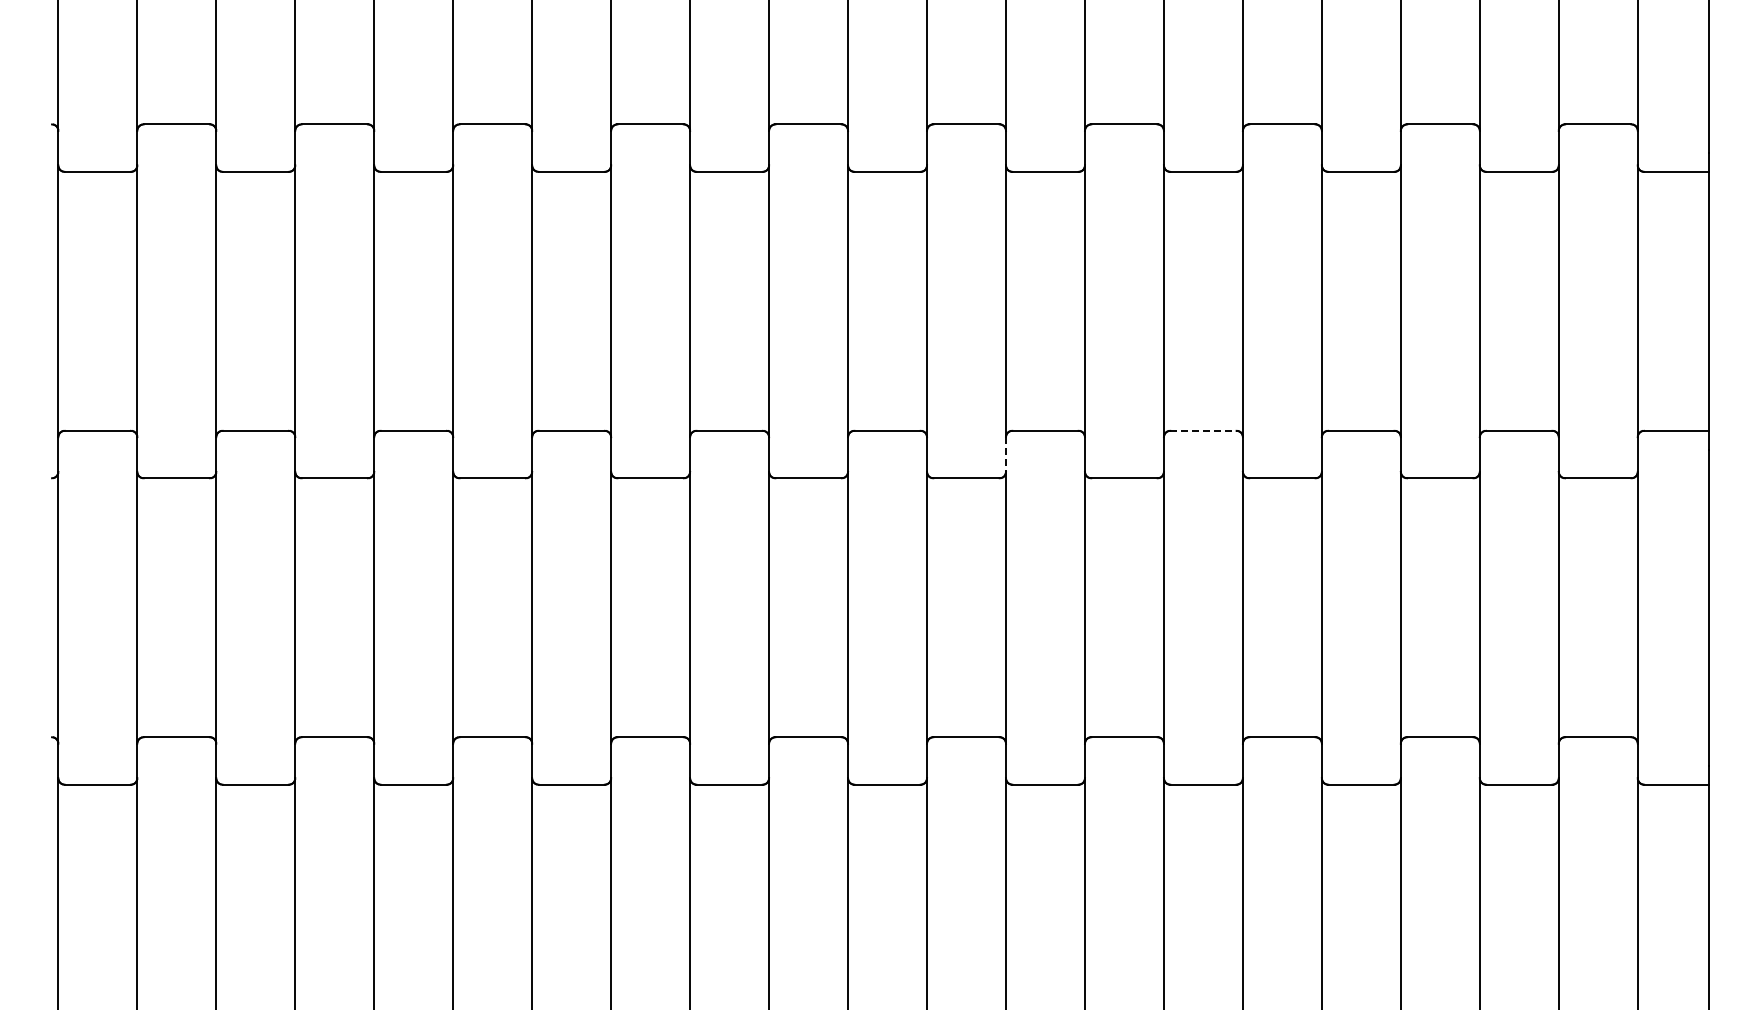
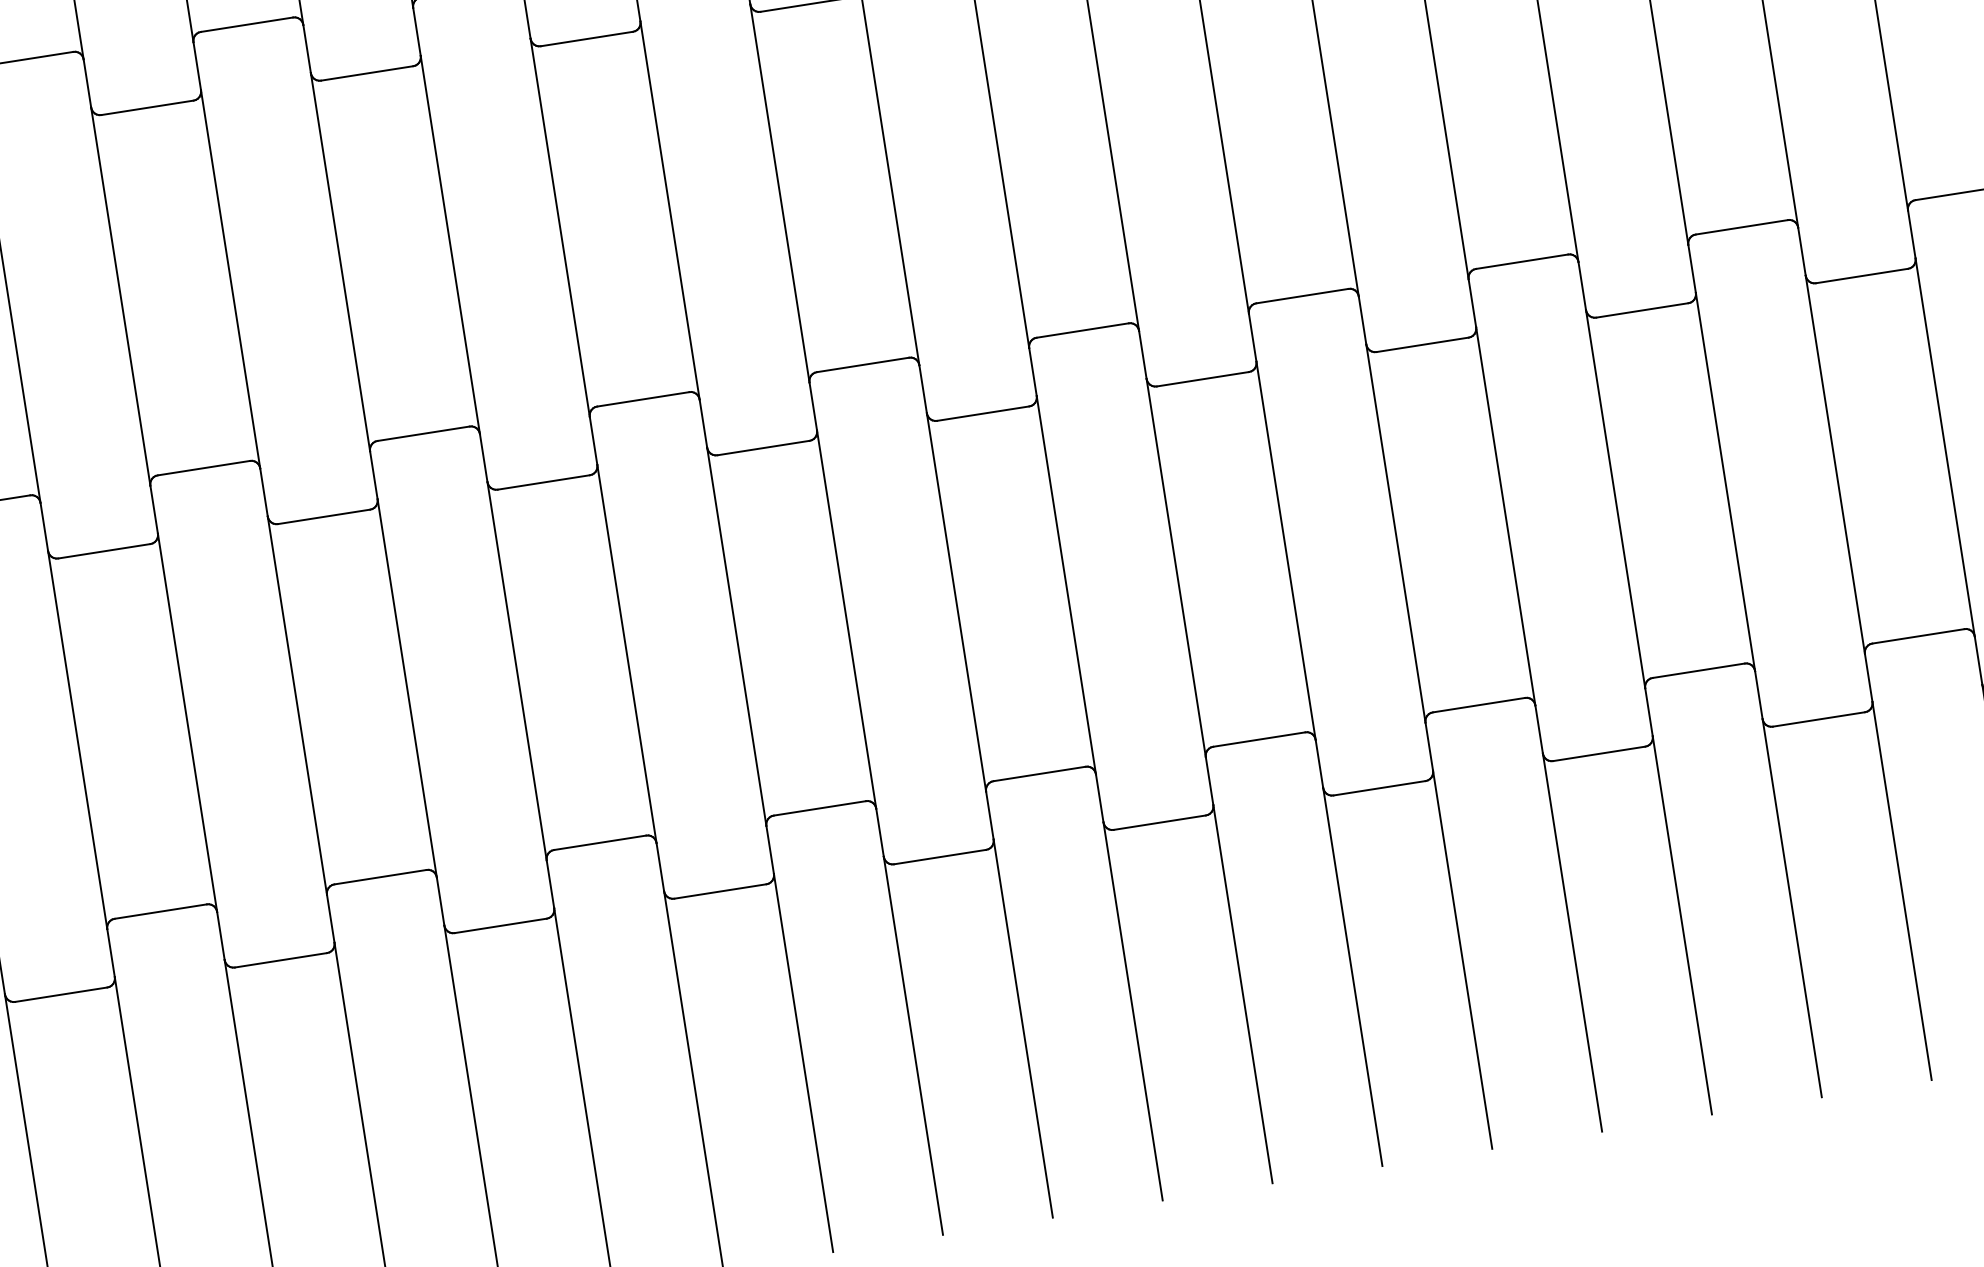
line: (1203, 430) -> (1522, 261), dashed -> solid
line: (1006, 455) -> (1253, 338), dashed -> solid

